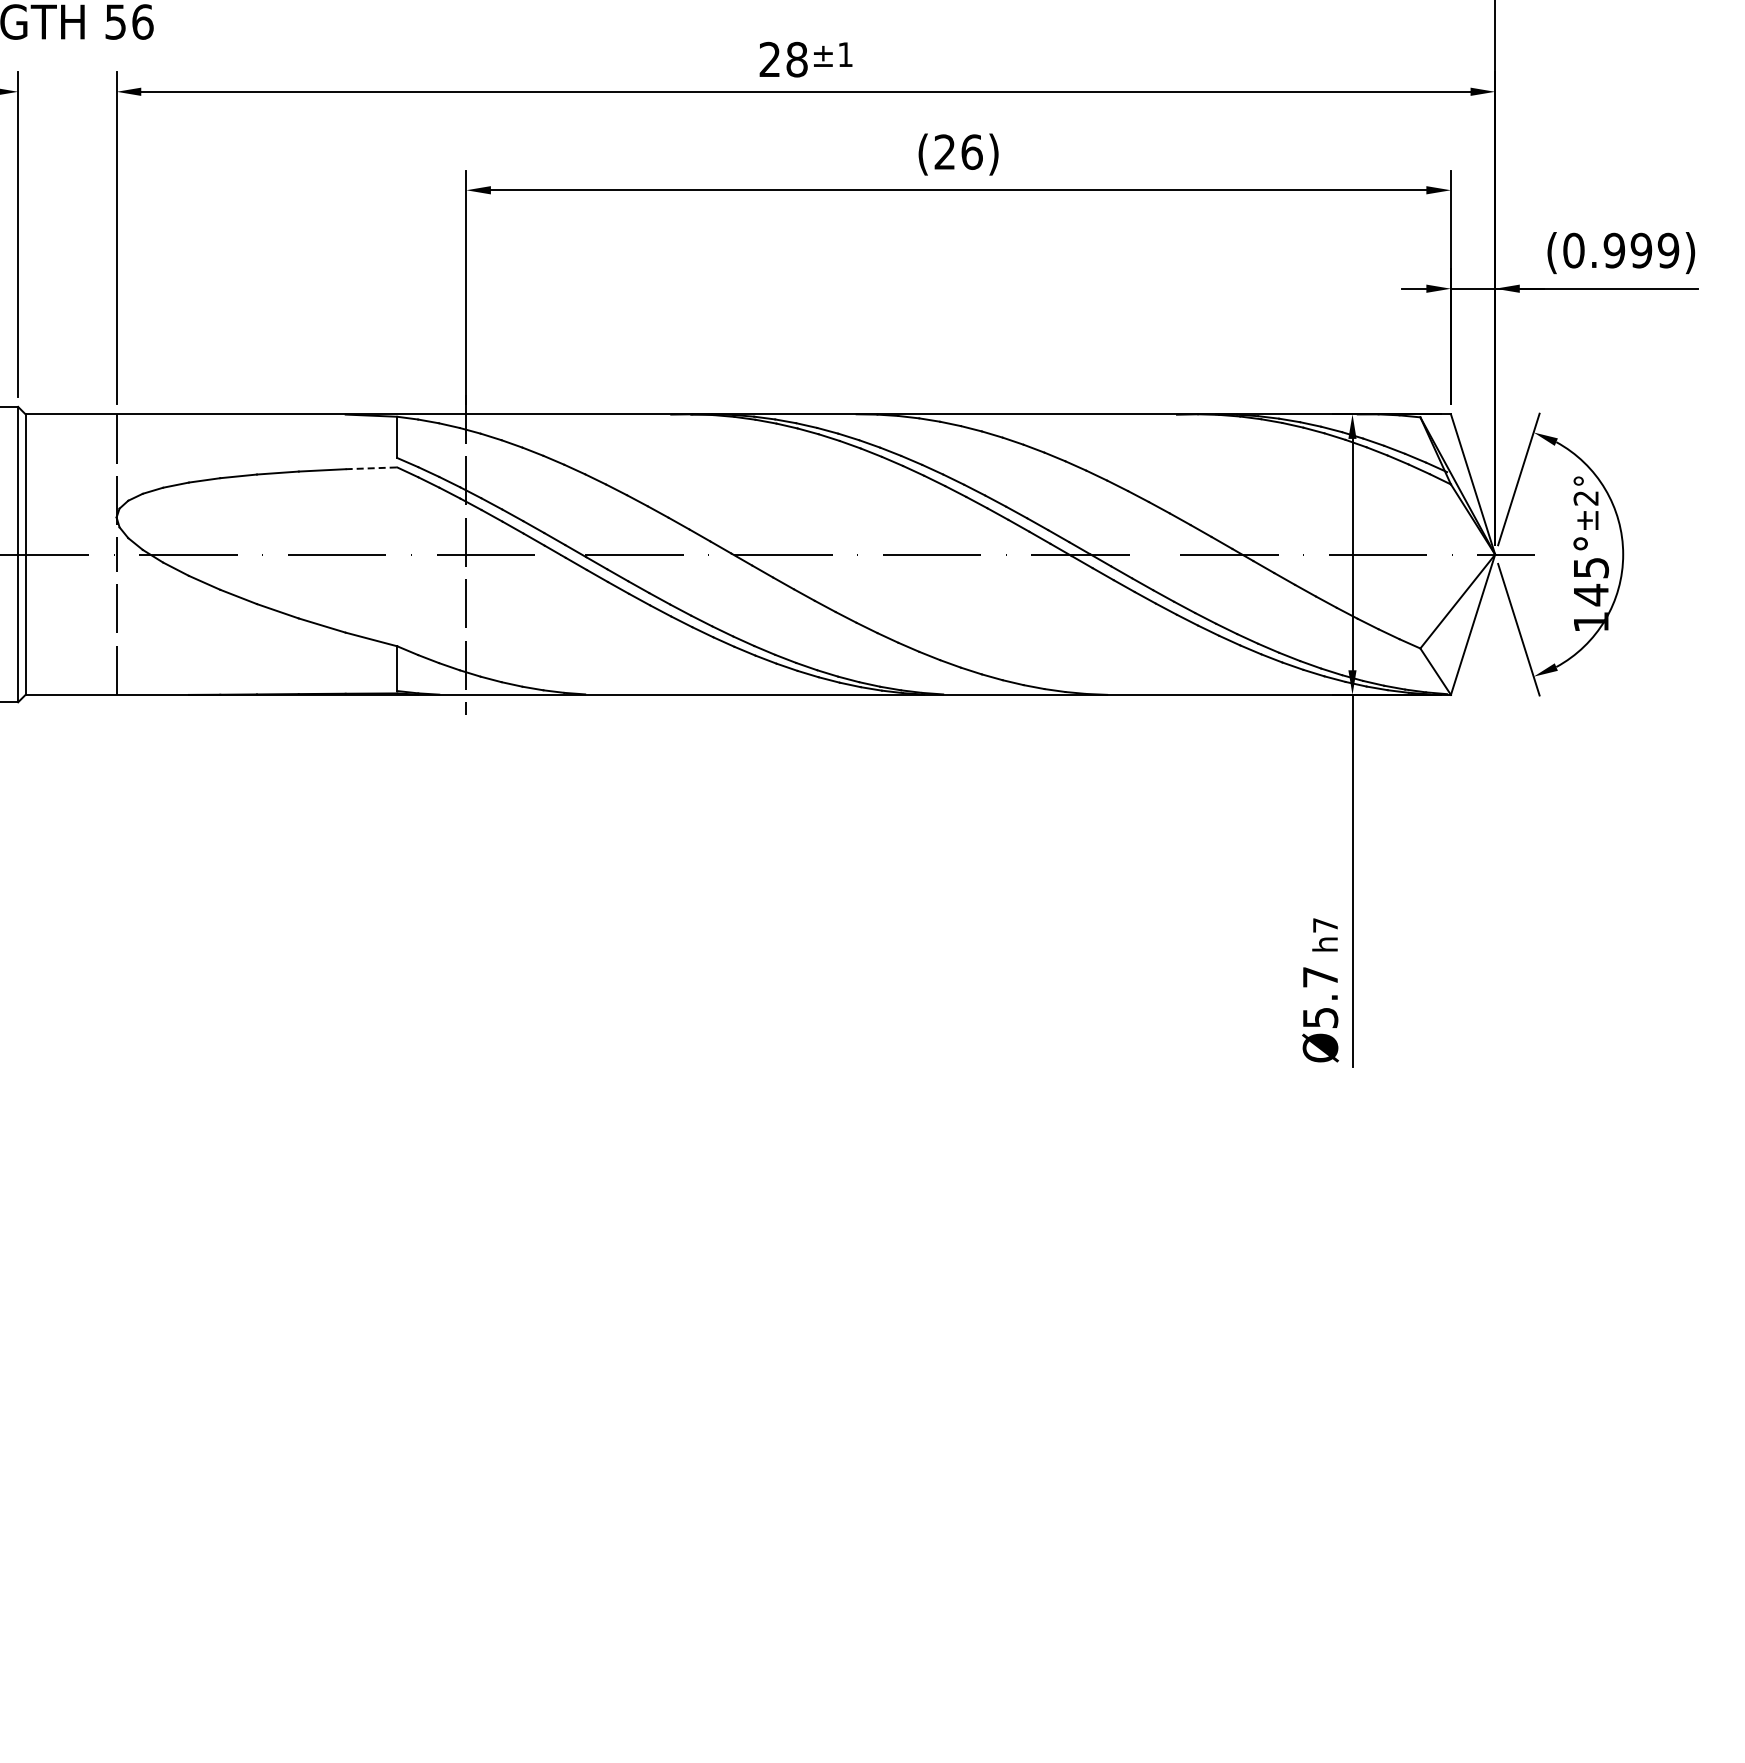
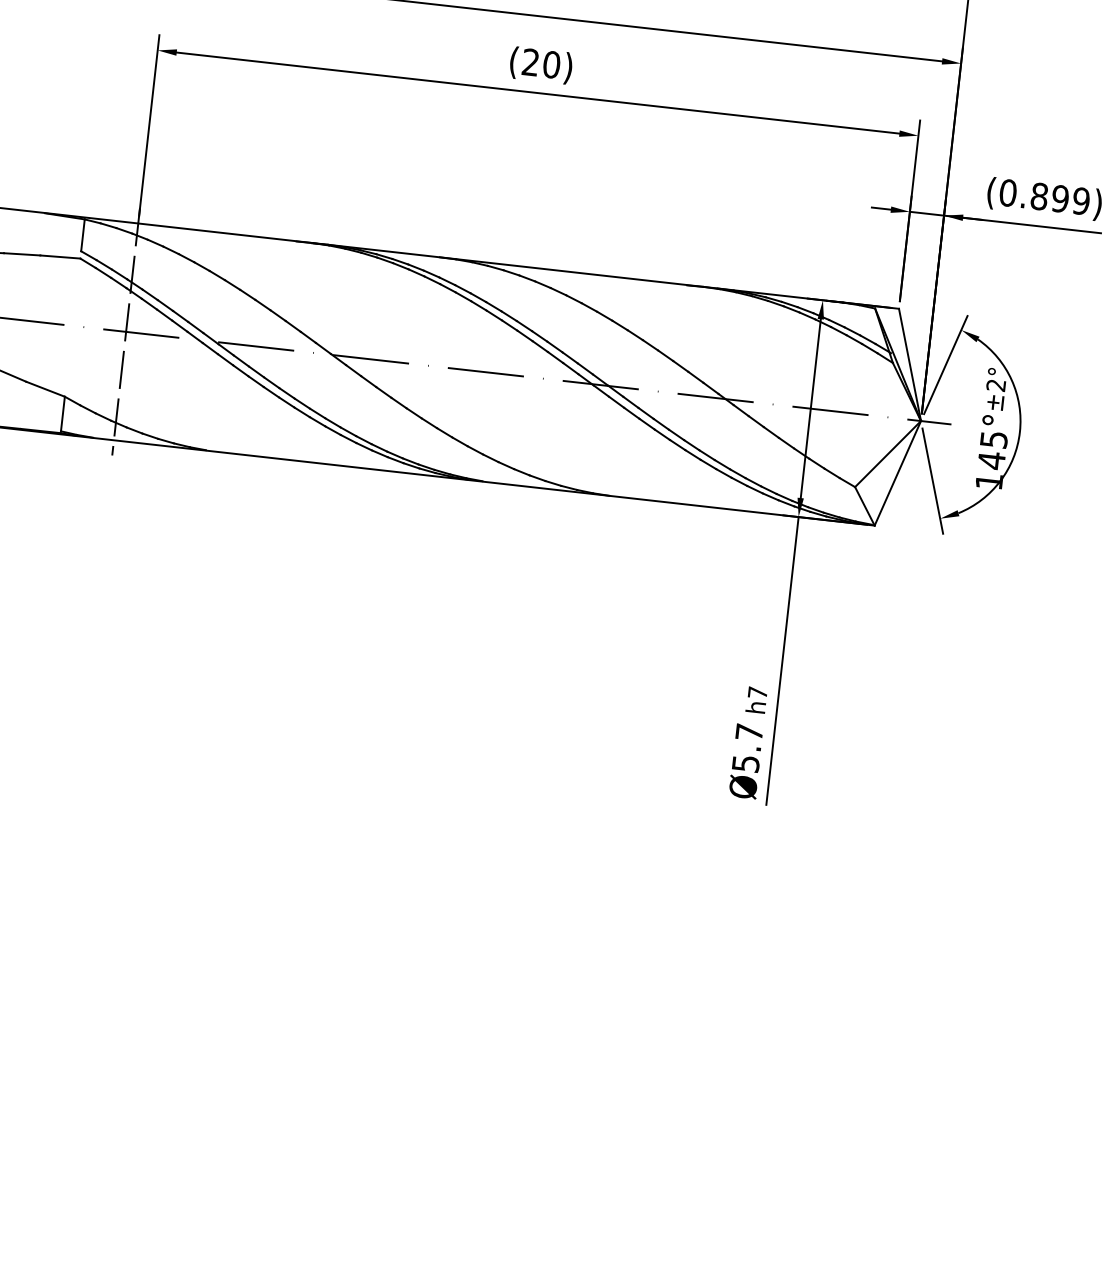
text: (971, 151) -> (551, 64), (26) -> (20)
text: (1614, 250) -> (1039, 196), (0.999) -> (0.899)
line: (371, 468) -> (60, 257), dashed -> solid

